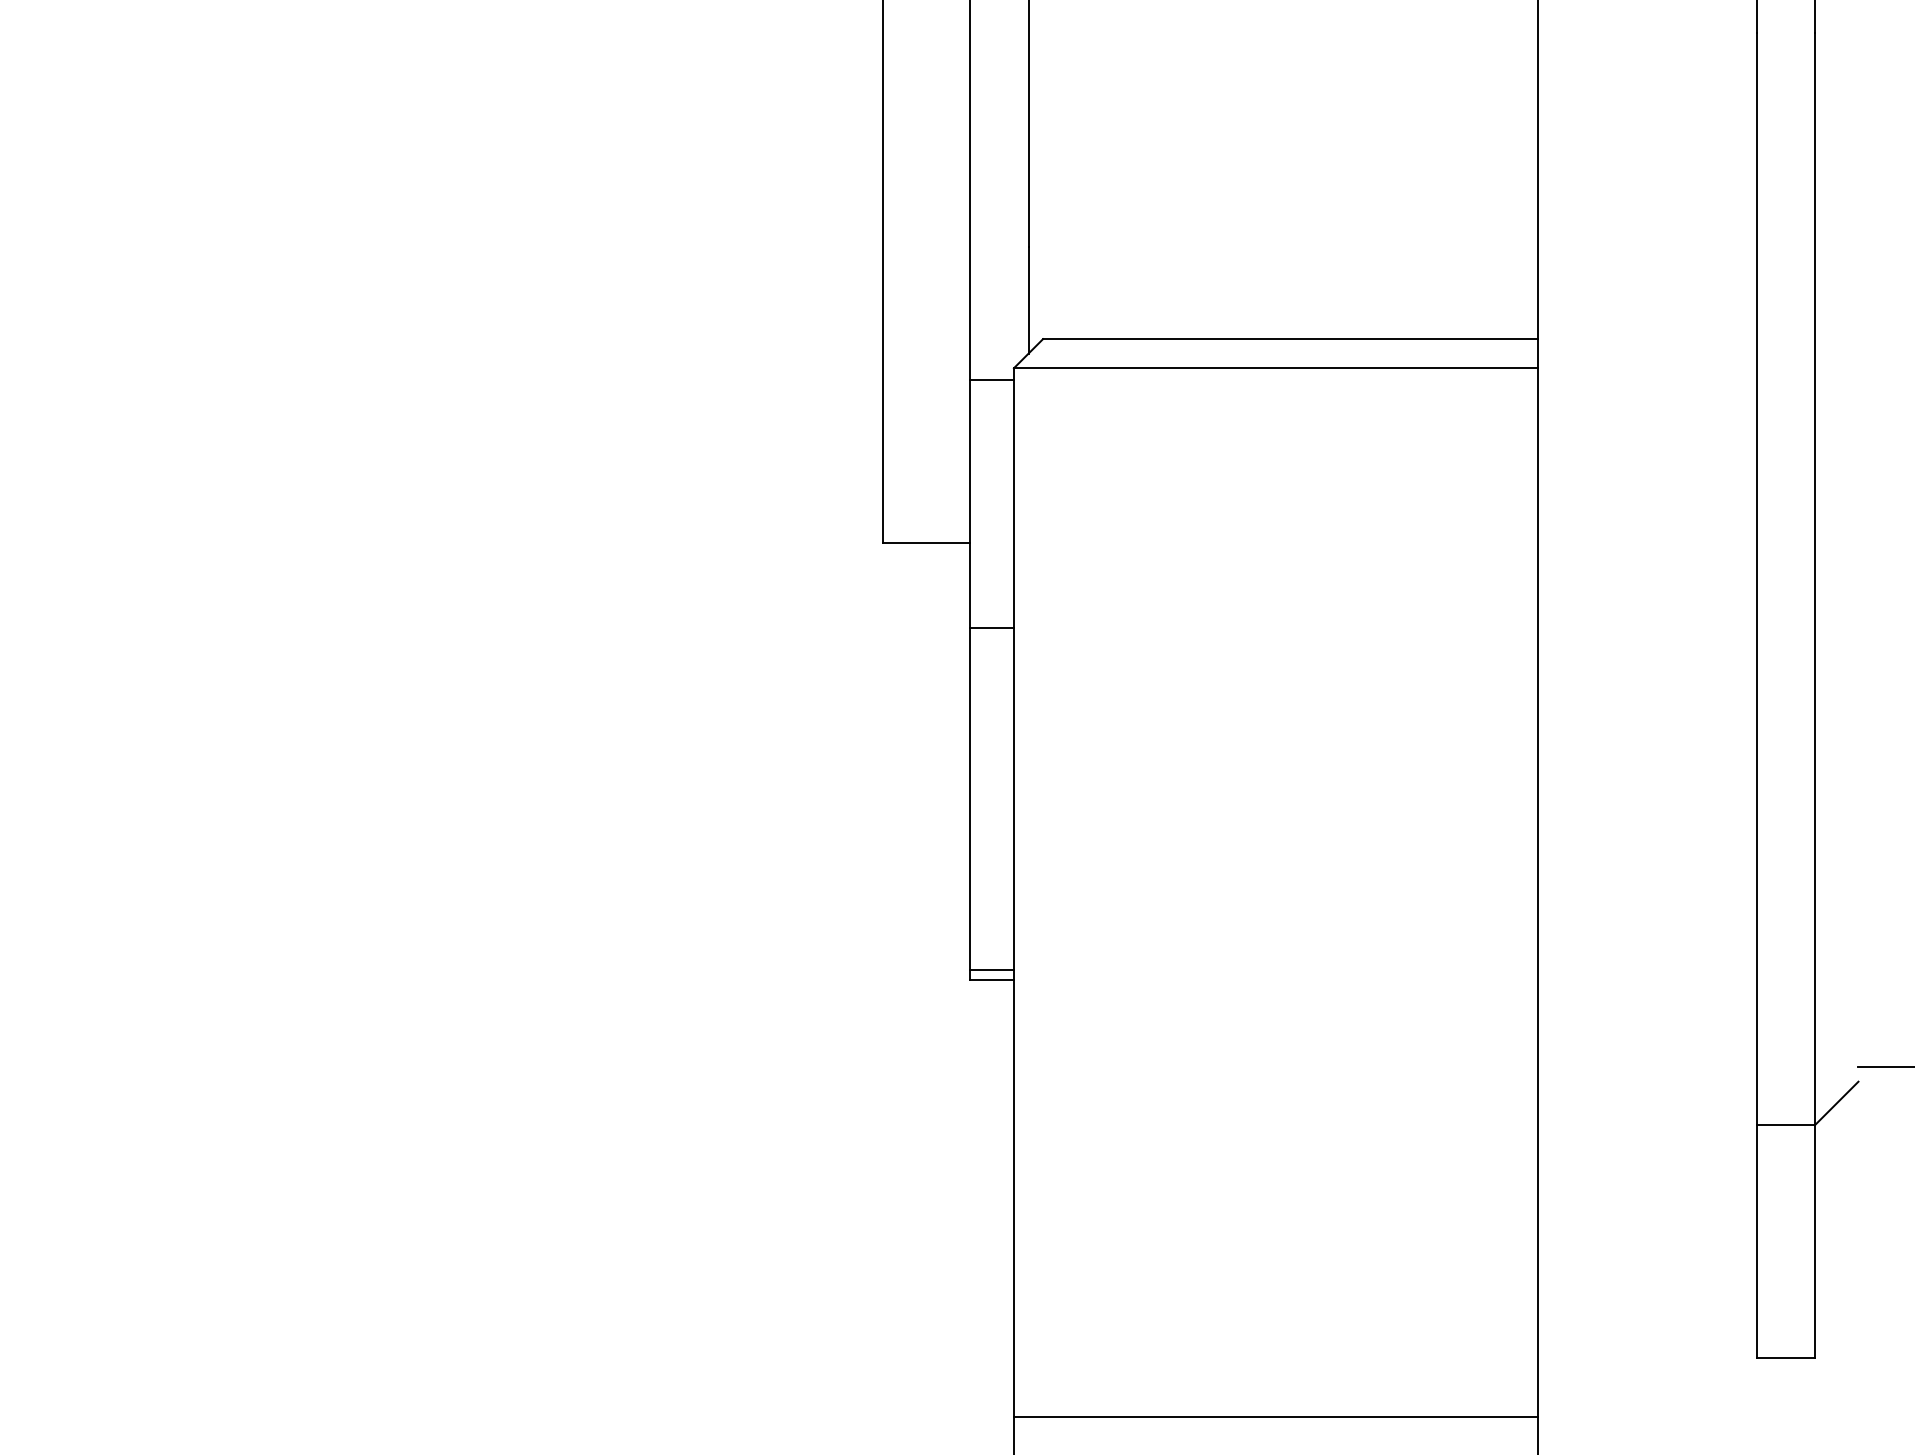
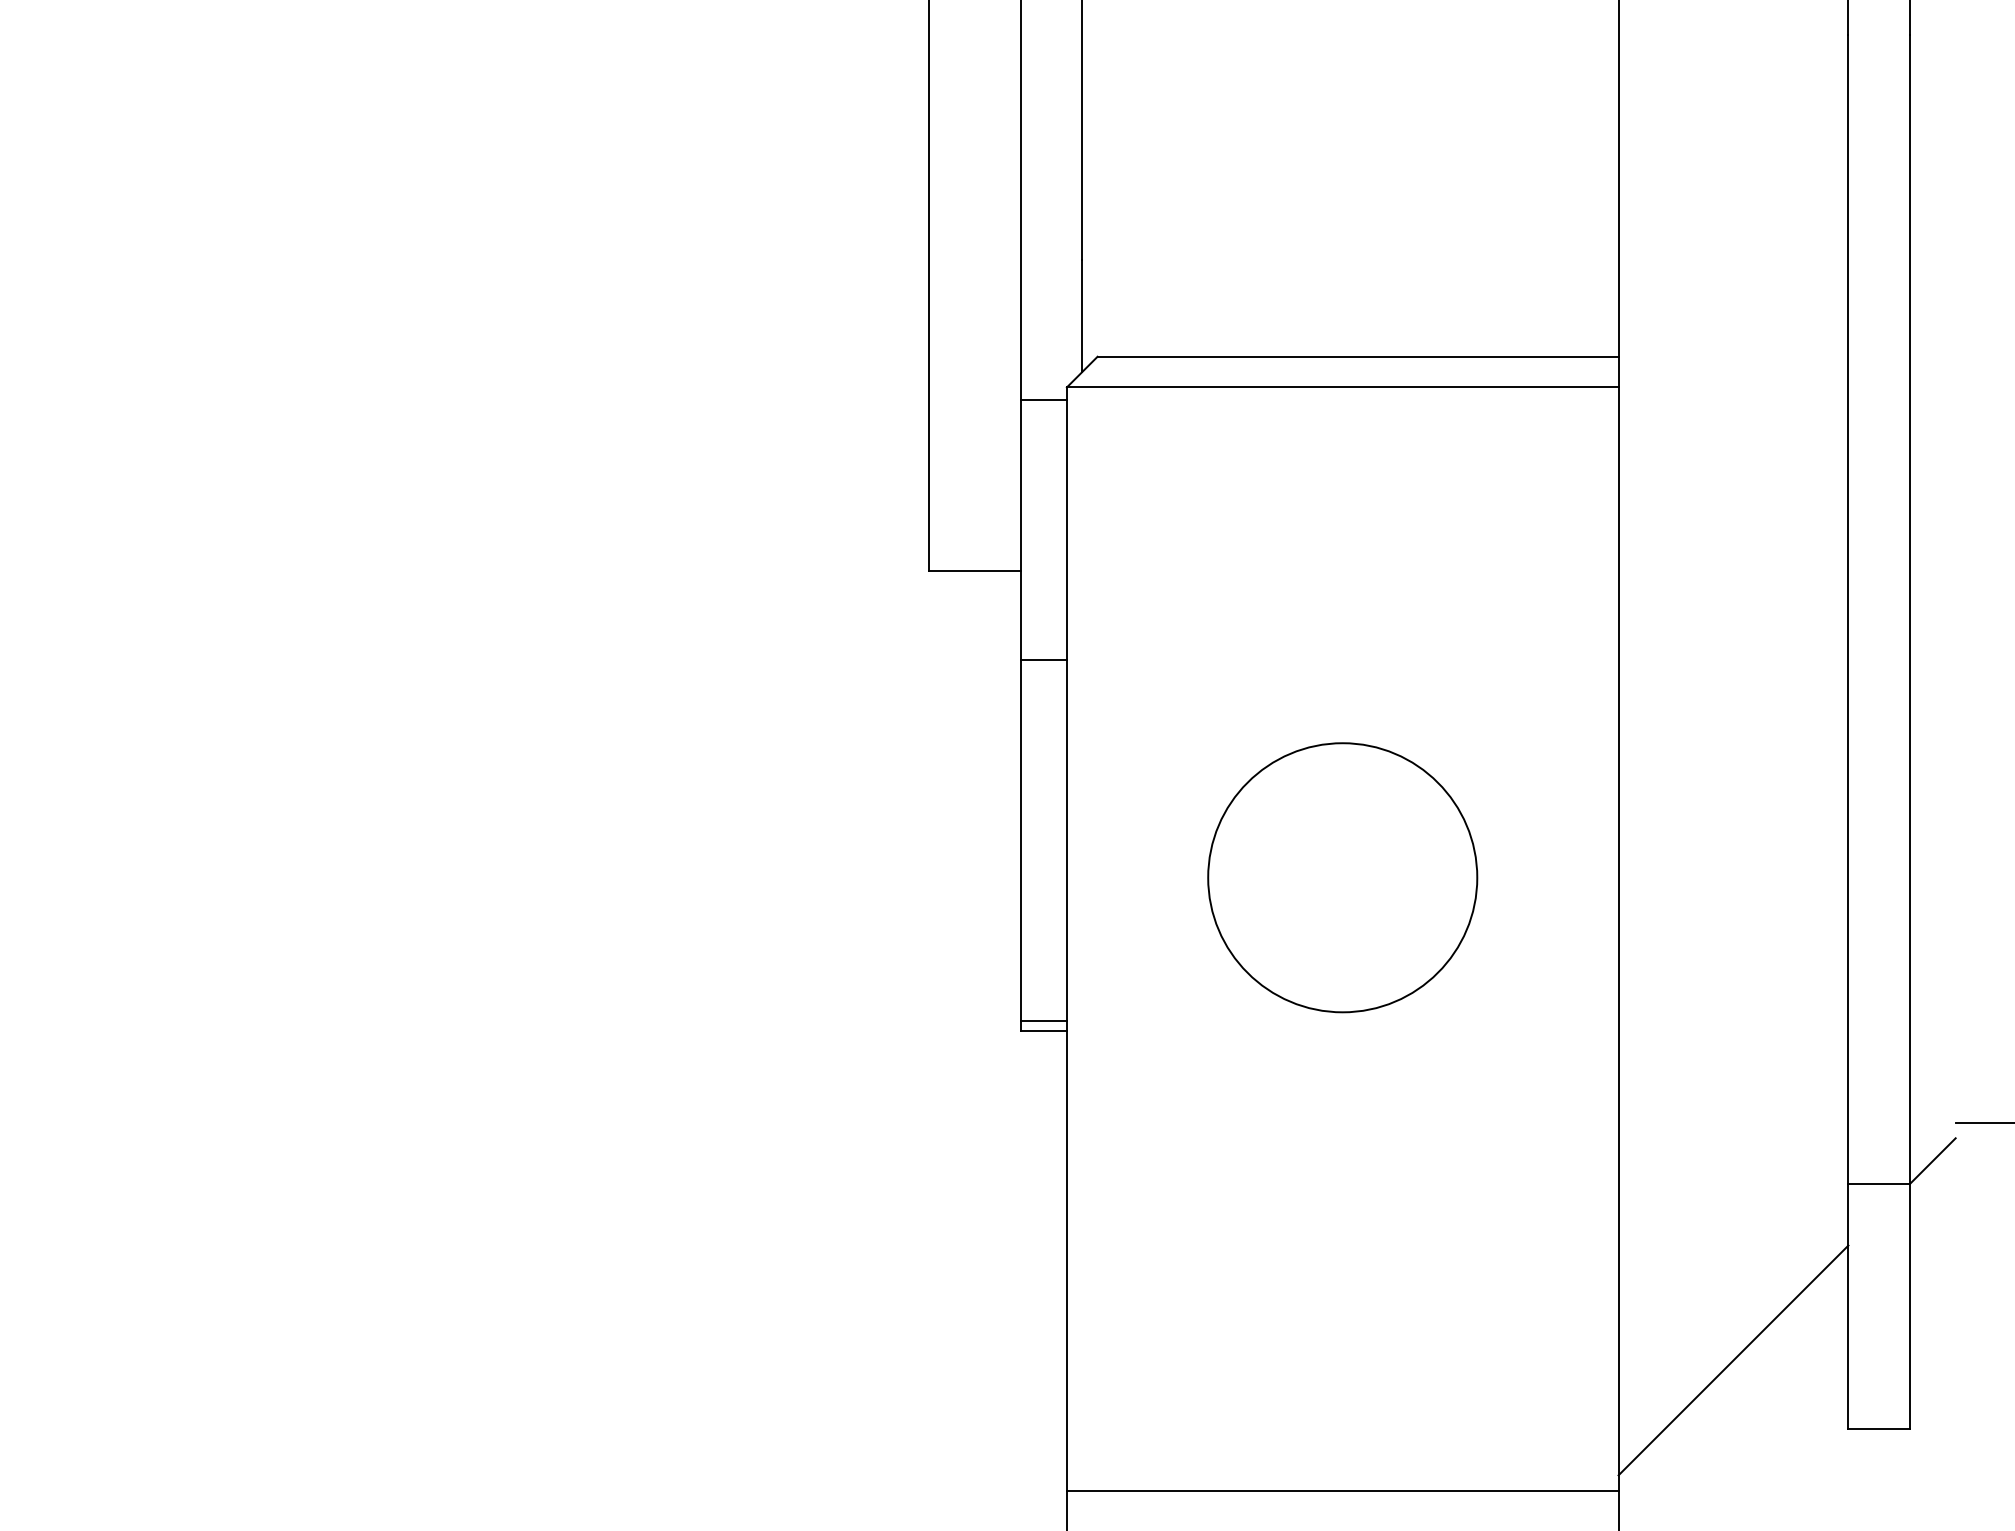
circle: (1275, 833) -> (1342, 877), added
line: (1647, 1292) -> (1733, 1360), added

